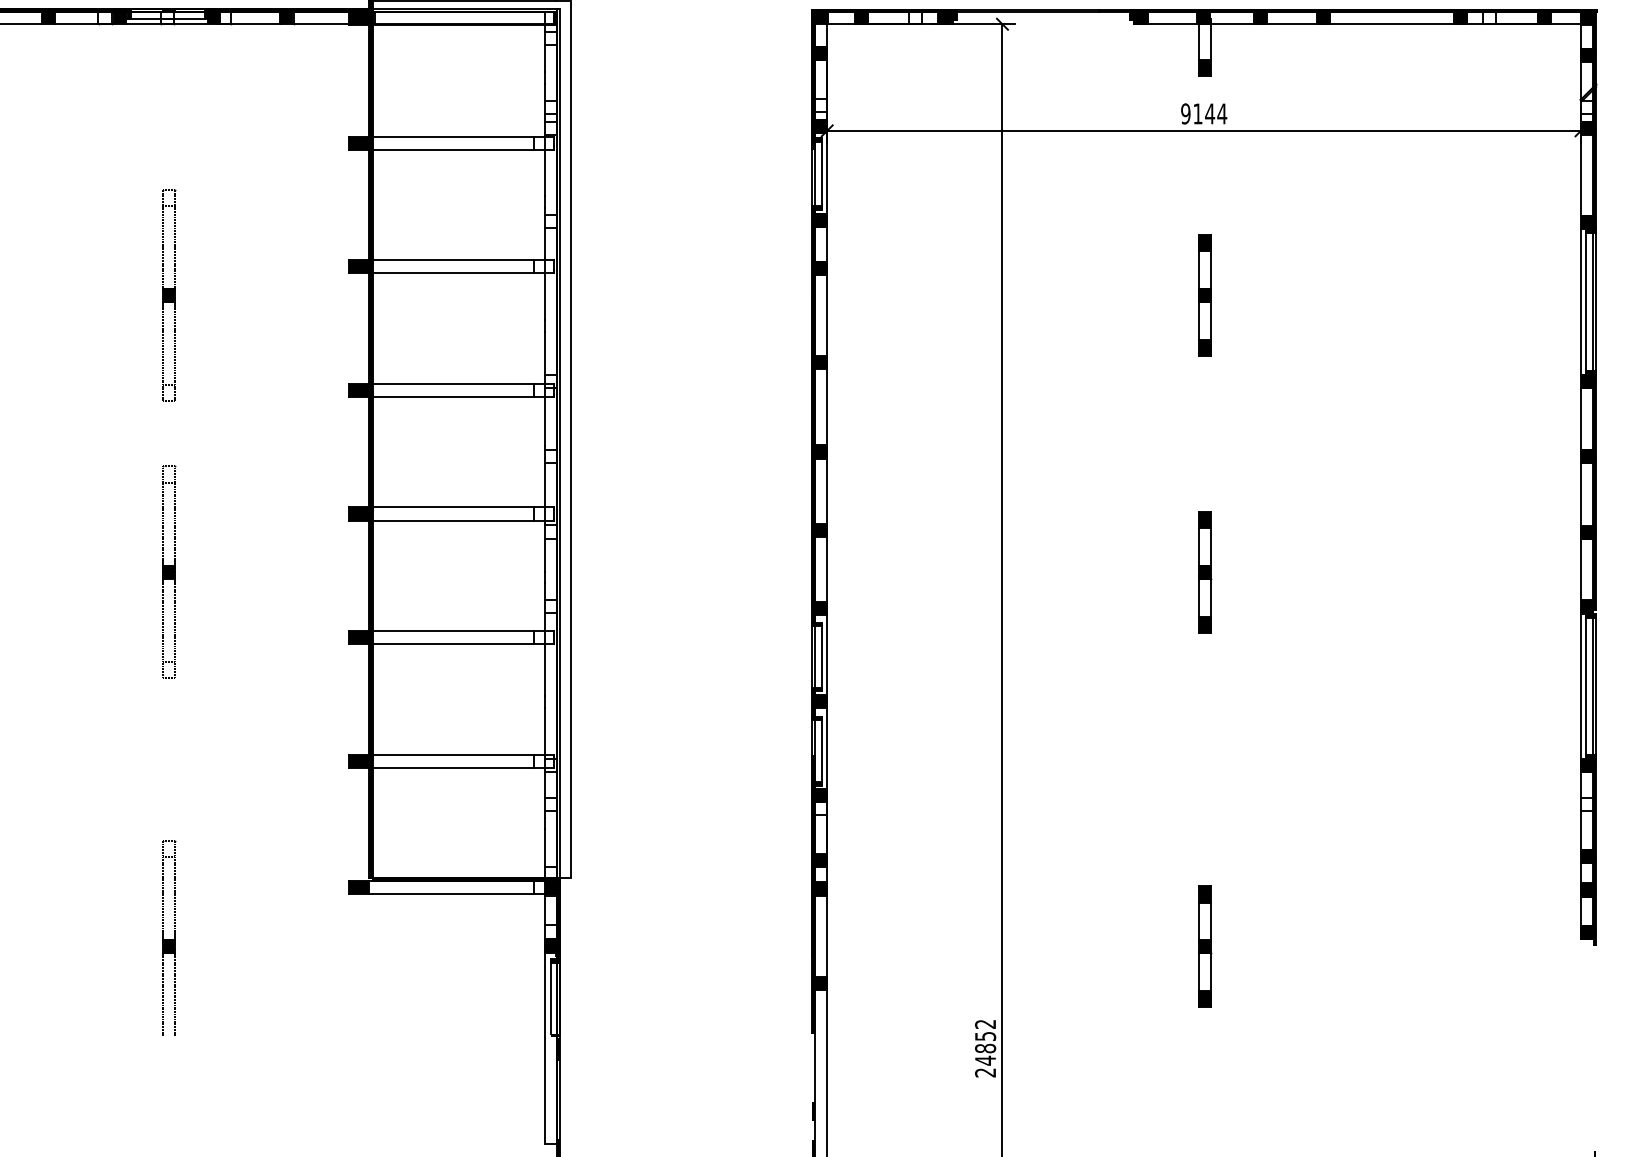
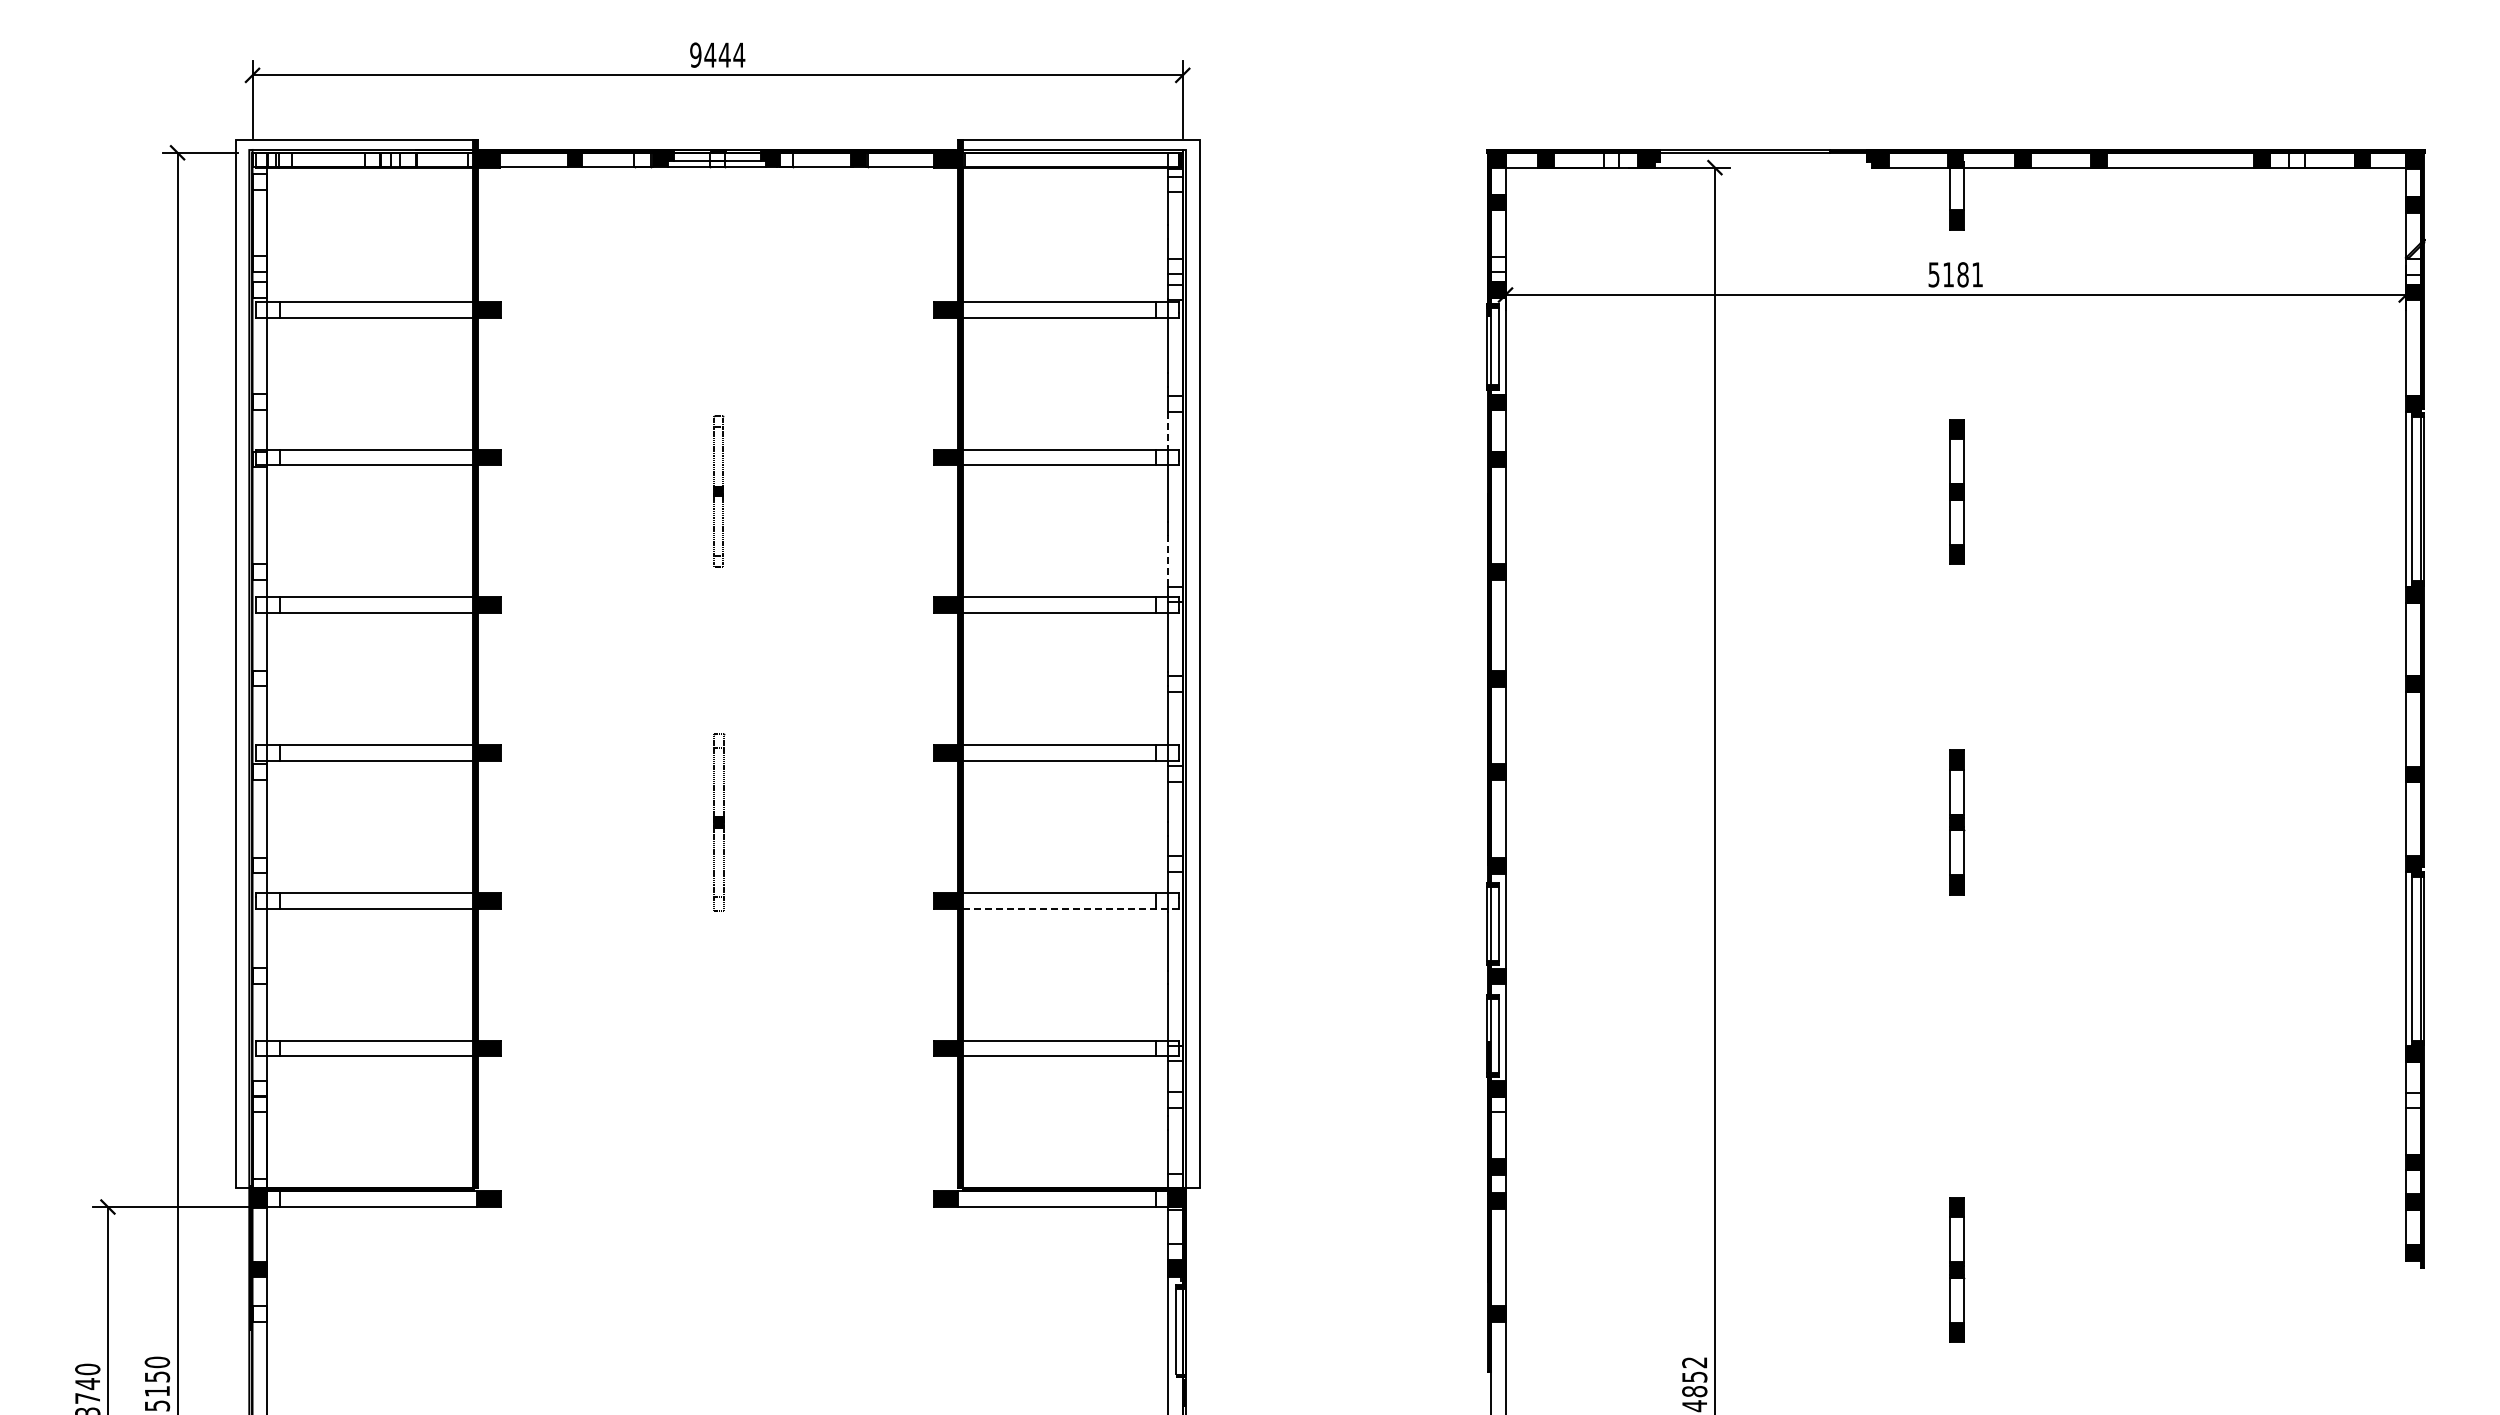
text: (1203, 113) -> (1955, 274), 9144 -> 5181
line: (544, 243) -> (1167, 429), solid -> dashed
part: (168, 295) -> (718, 491), size x0.6
line: (544, 353) -> (1167, 561), solid -> dashed
part: (168, 572) -> (718, 822), size x0.7
line: (461, 644) -> (1068, 908), solid -> dashed
part: (168, 938) -> (718, 1259), removed

